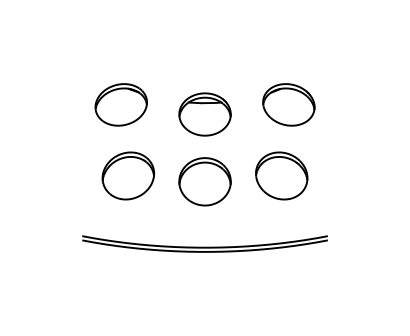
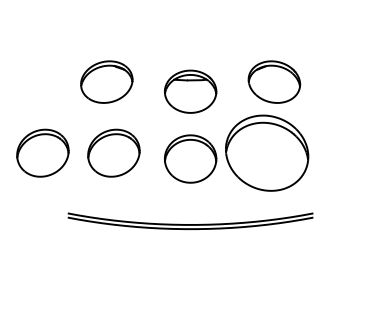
part: (57, 175) -> (43, 152), added
part: (281, 175) -> (267, 152), size x1.6

